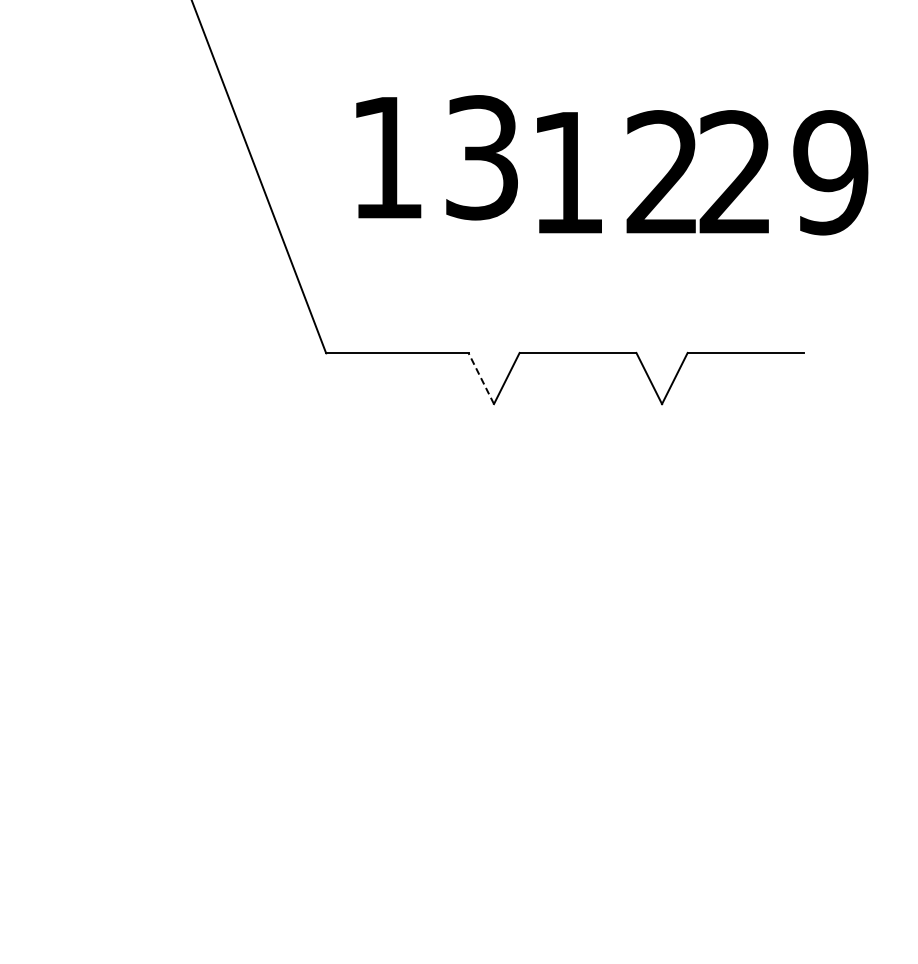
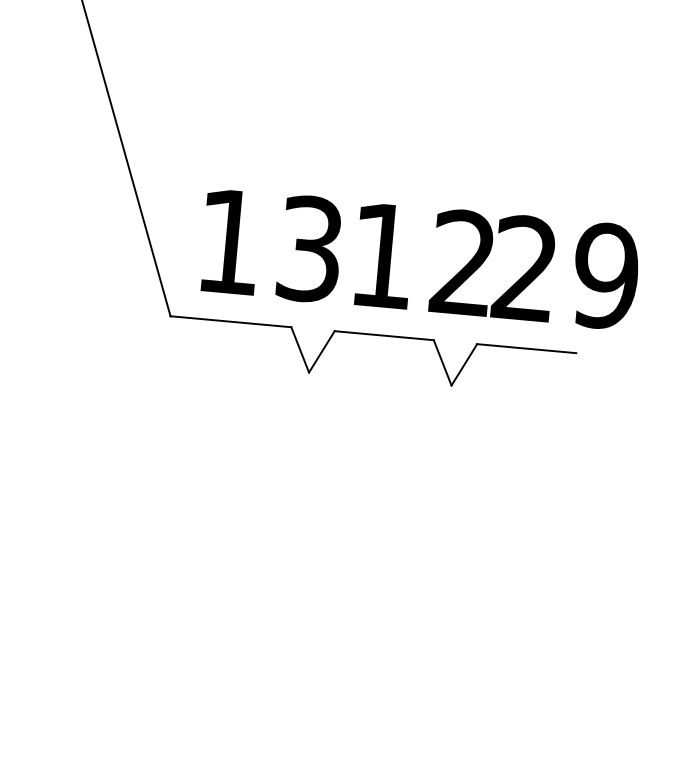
text: (436, 157) -> (271, 245), moved
text: (702, 172) -> (497, 266), moved
line: (481, 378) -> (300, 349), dashed -> solid

